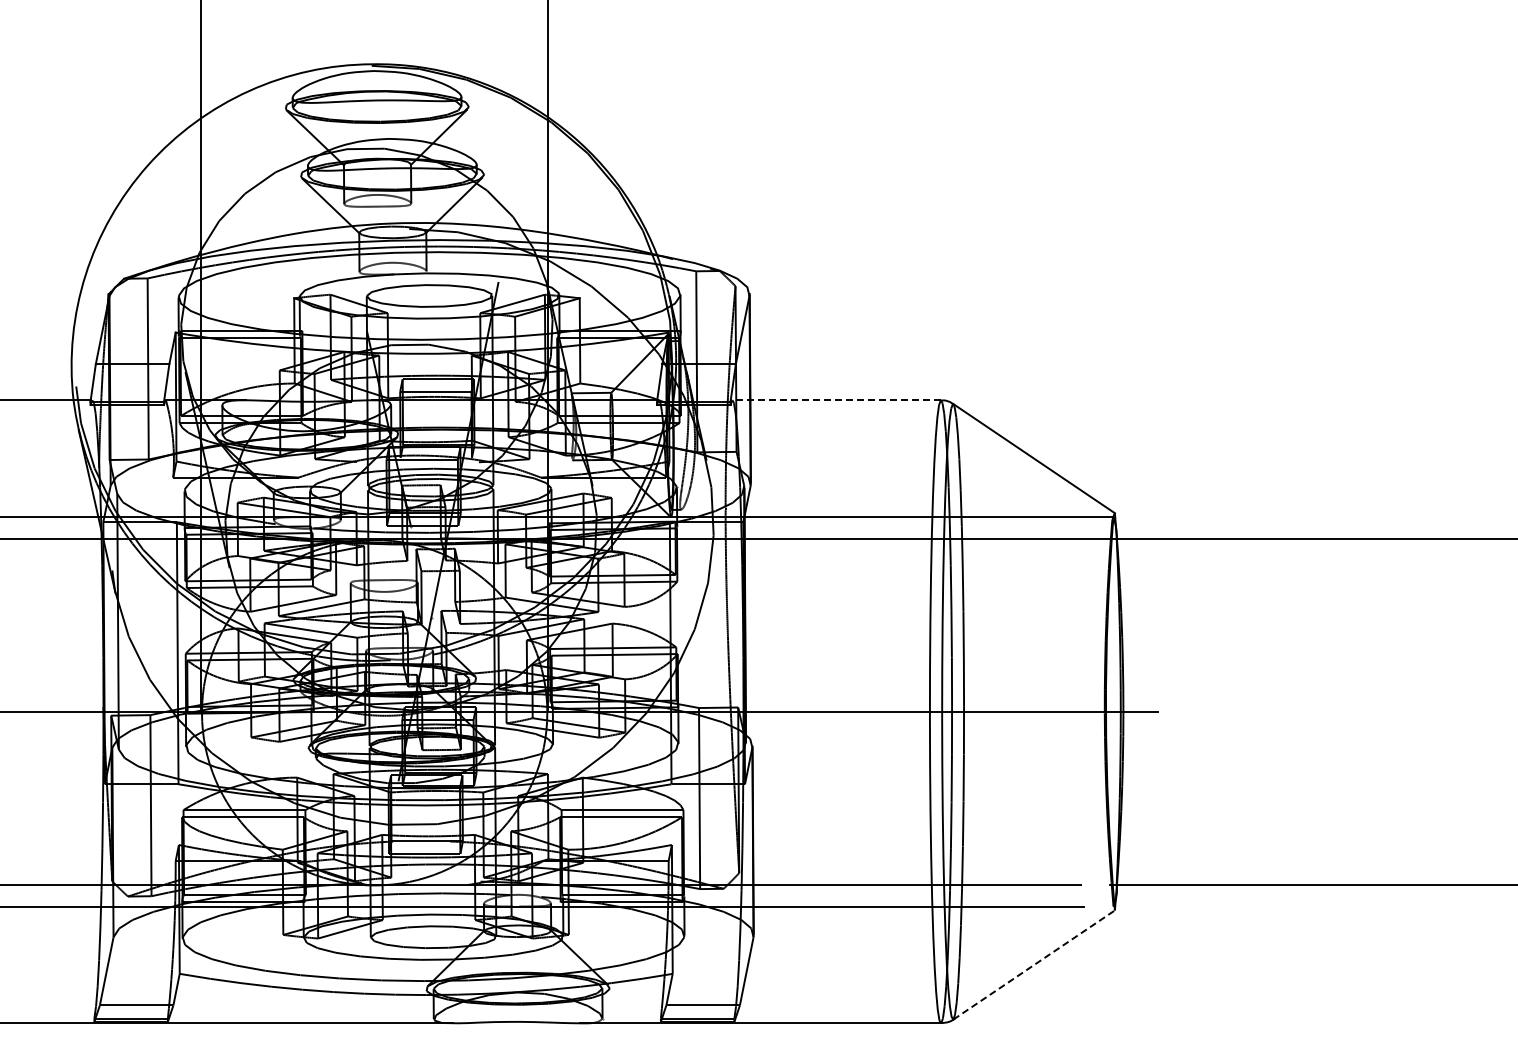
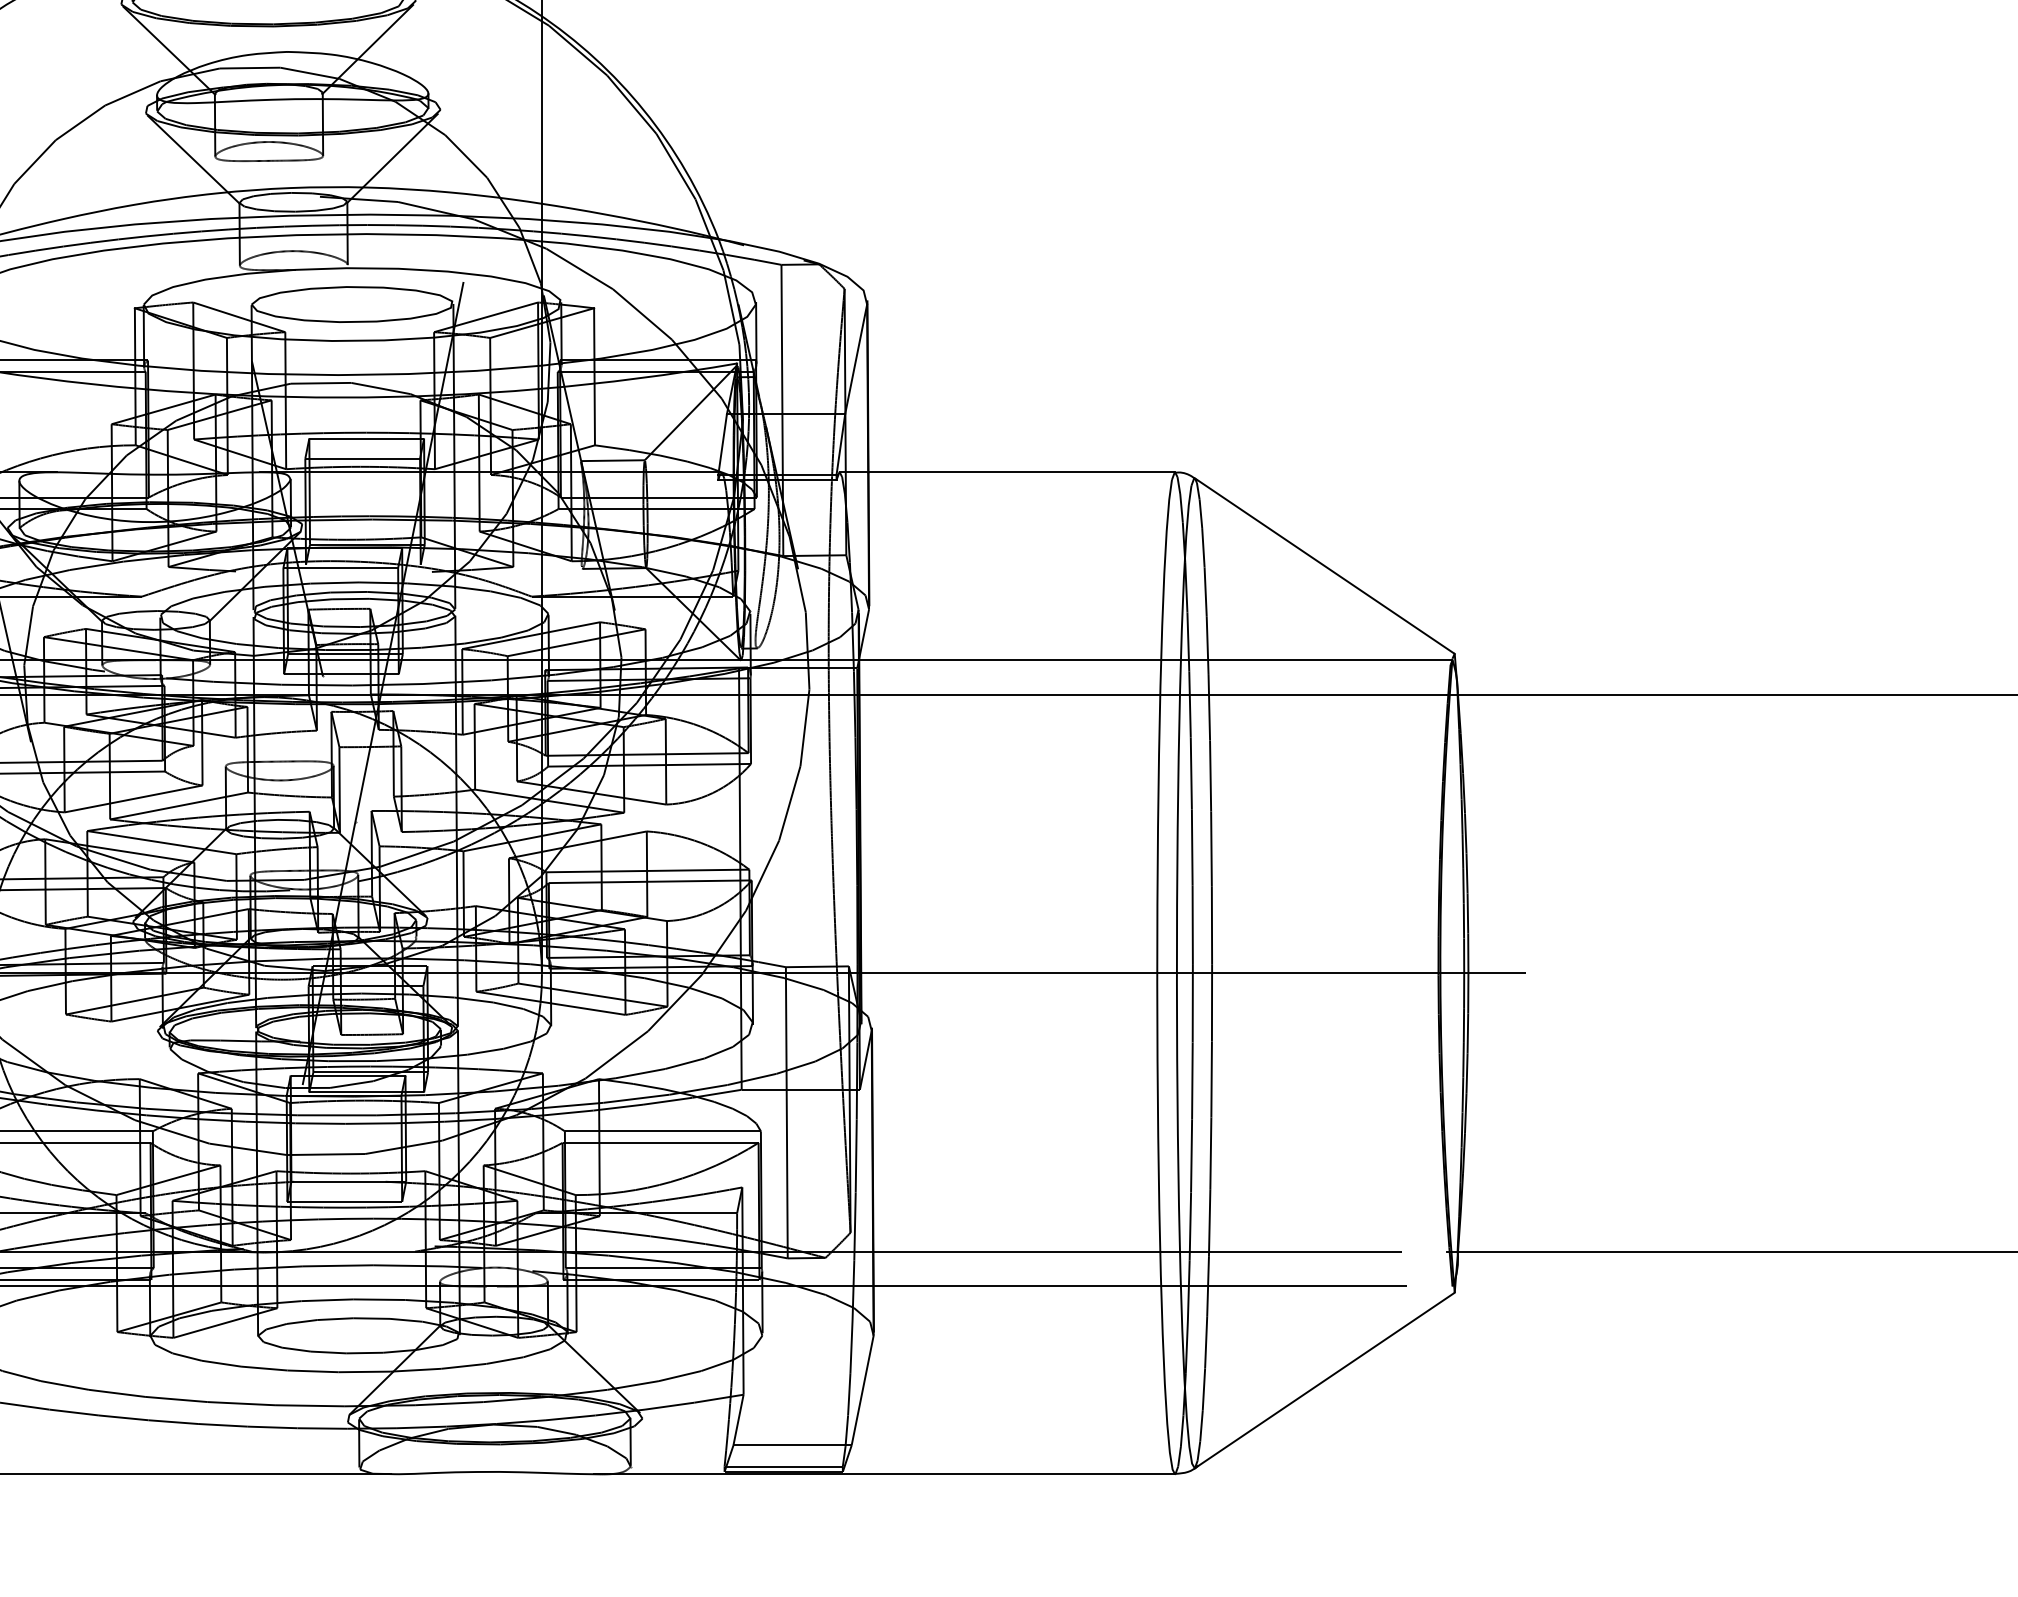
line: (836, 400) -> (1007, 472), dashed -> solid
line: (1034, 964) -> (1325, 1379), dashed -> solid

